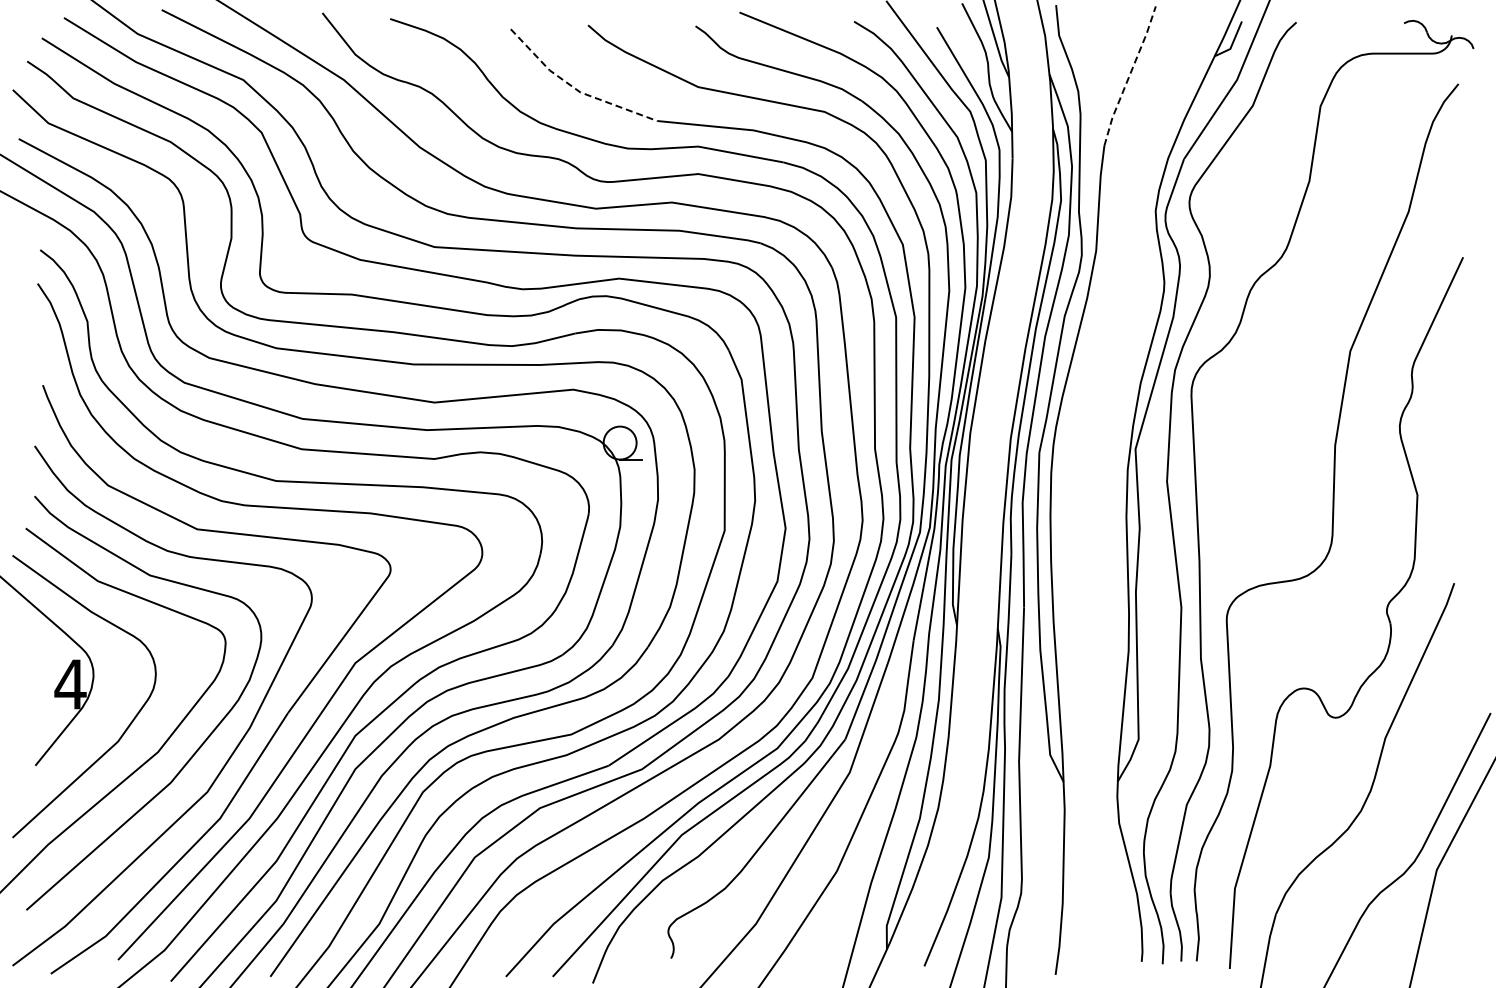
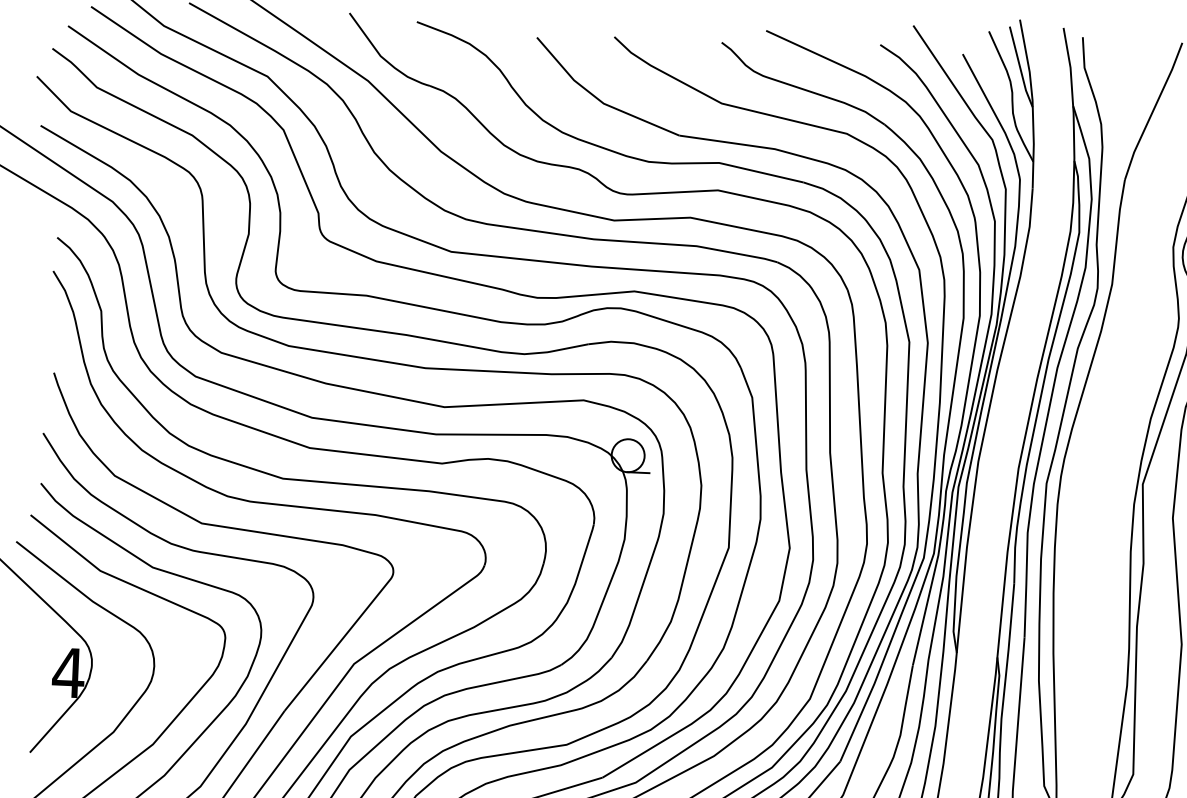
line: (1129, 76) -> (1153, 111), dashed -> solid
line: (575, 88) -> (599, 99), dashed -> solid

